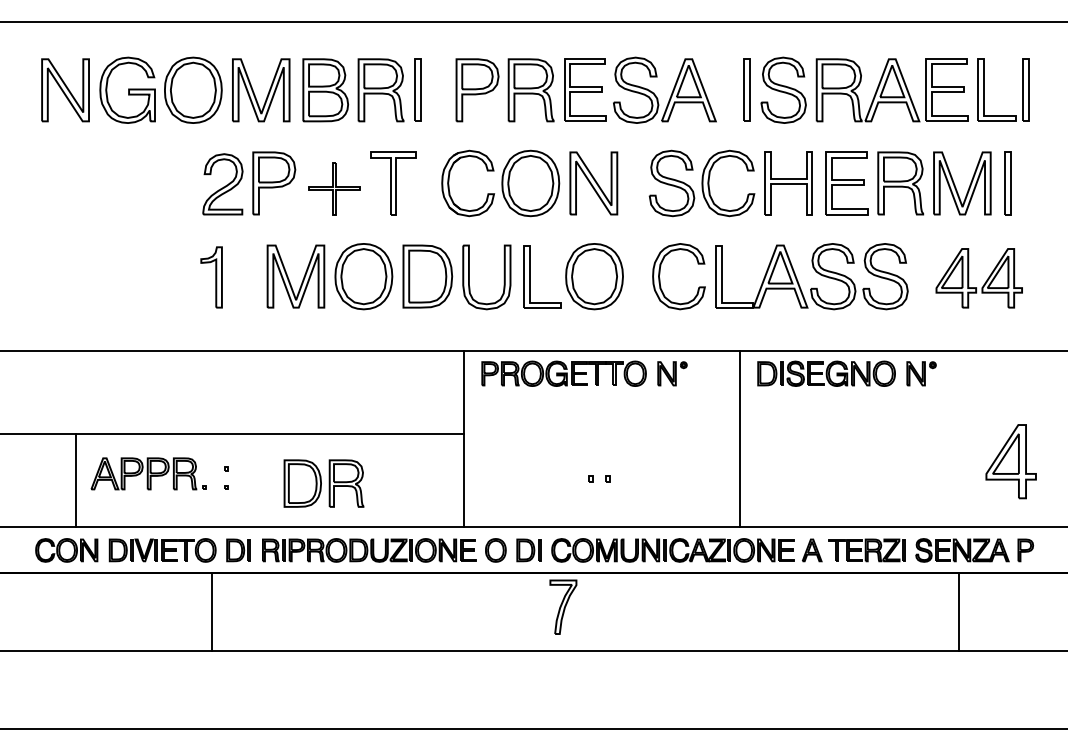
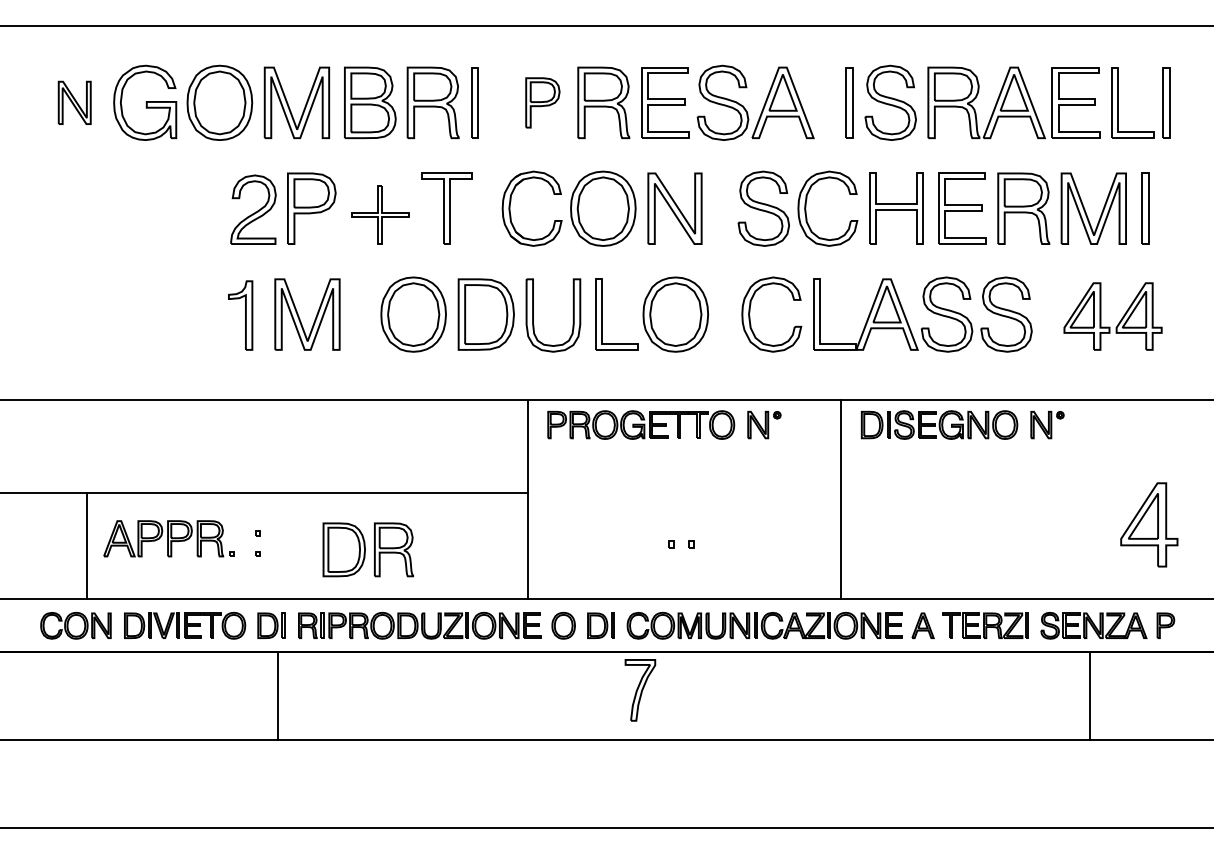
part: (65, 89) -> (74, 102), size x0.6
part: (477, 89) -> (542, 102), size x0.7
part: (289, 280) -> (300, 318), moved
line: (211, 611) -> (277, 695), moved

